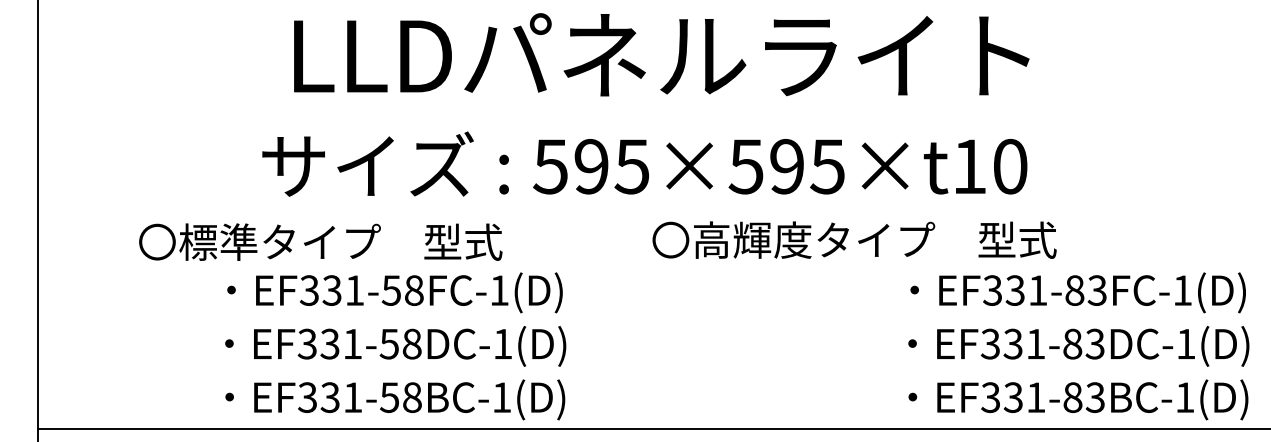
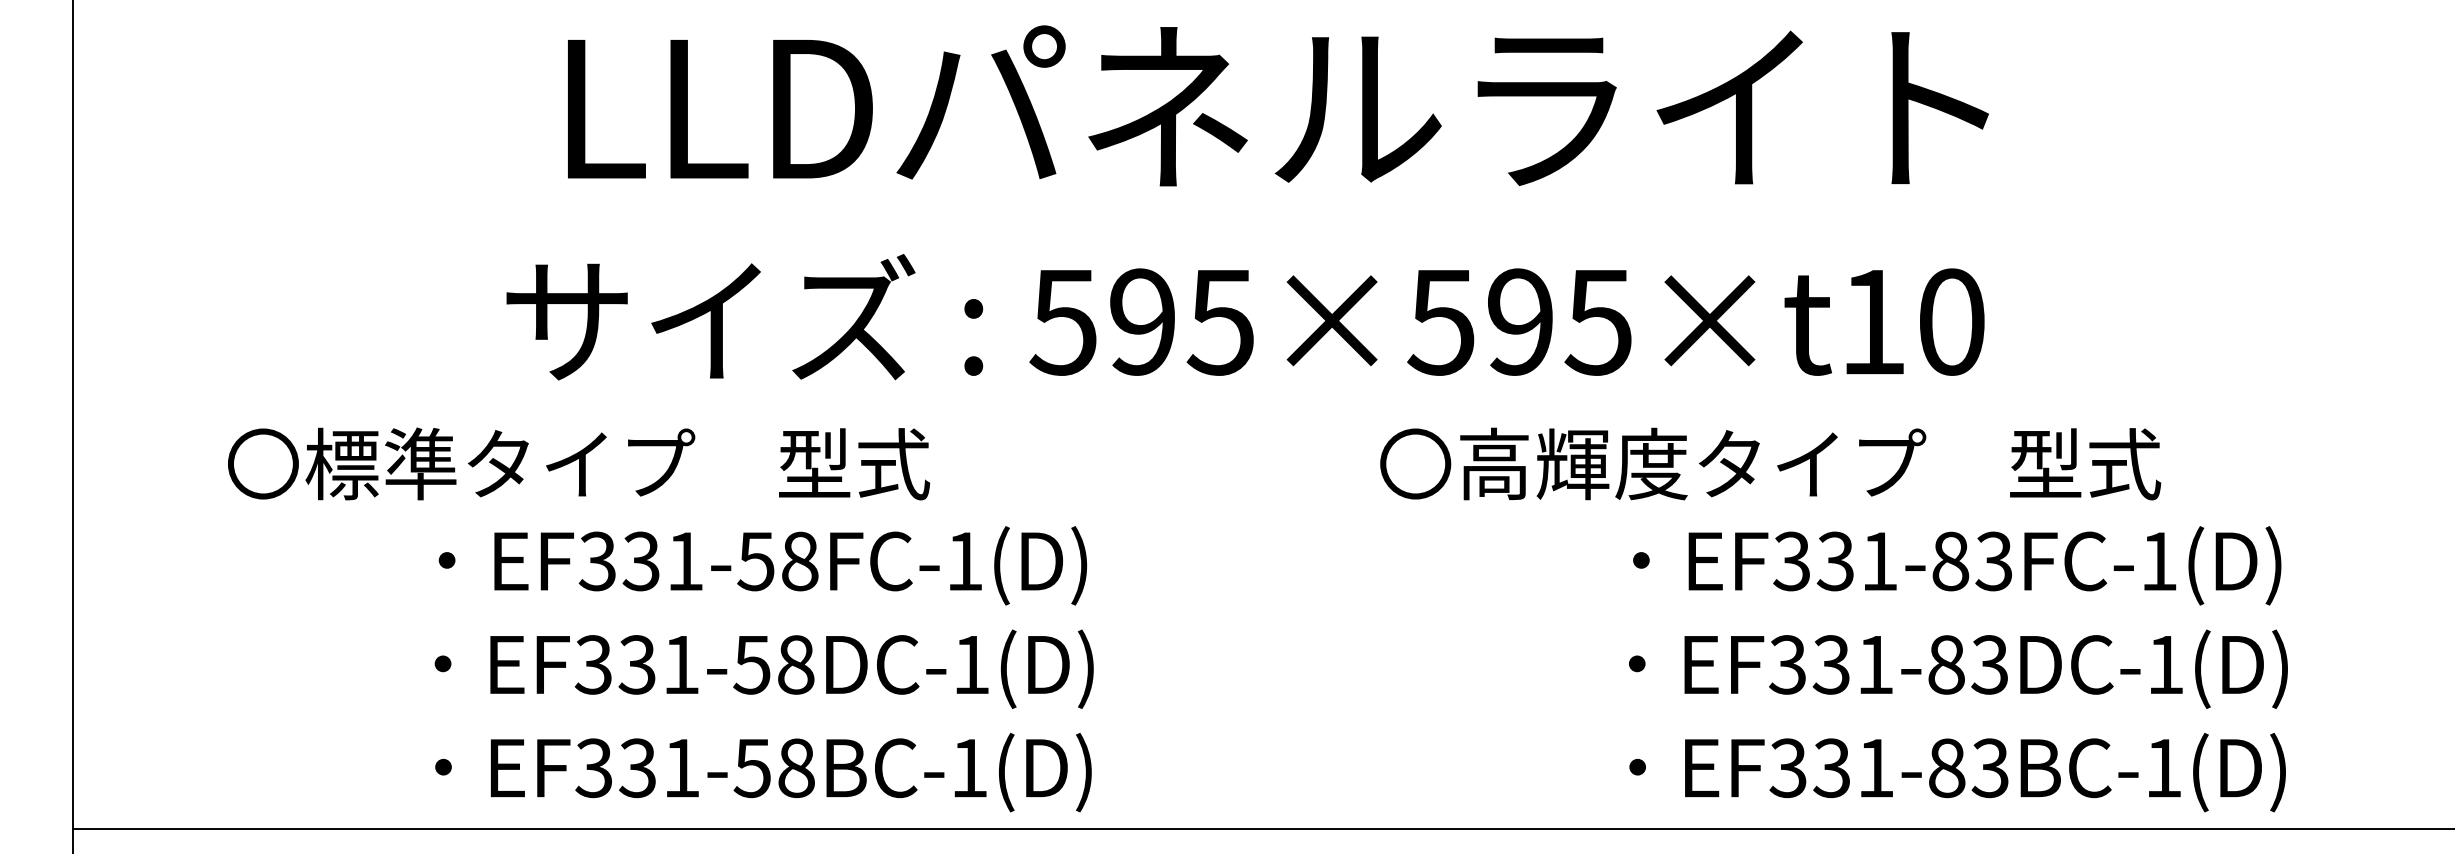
text: (854, 239) -> (1770, 462), moved
text: (320, 241) -> (578, 462), moved
text: (1078, 346) -> (1957, 669), moved

